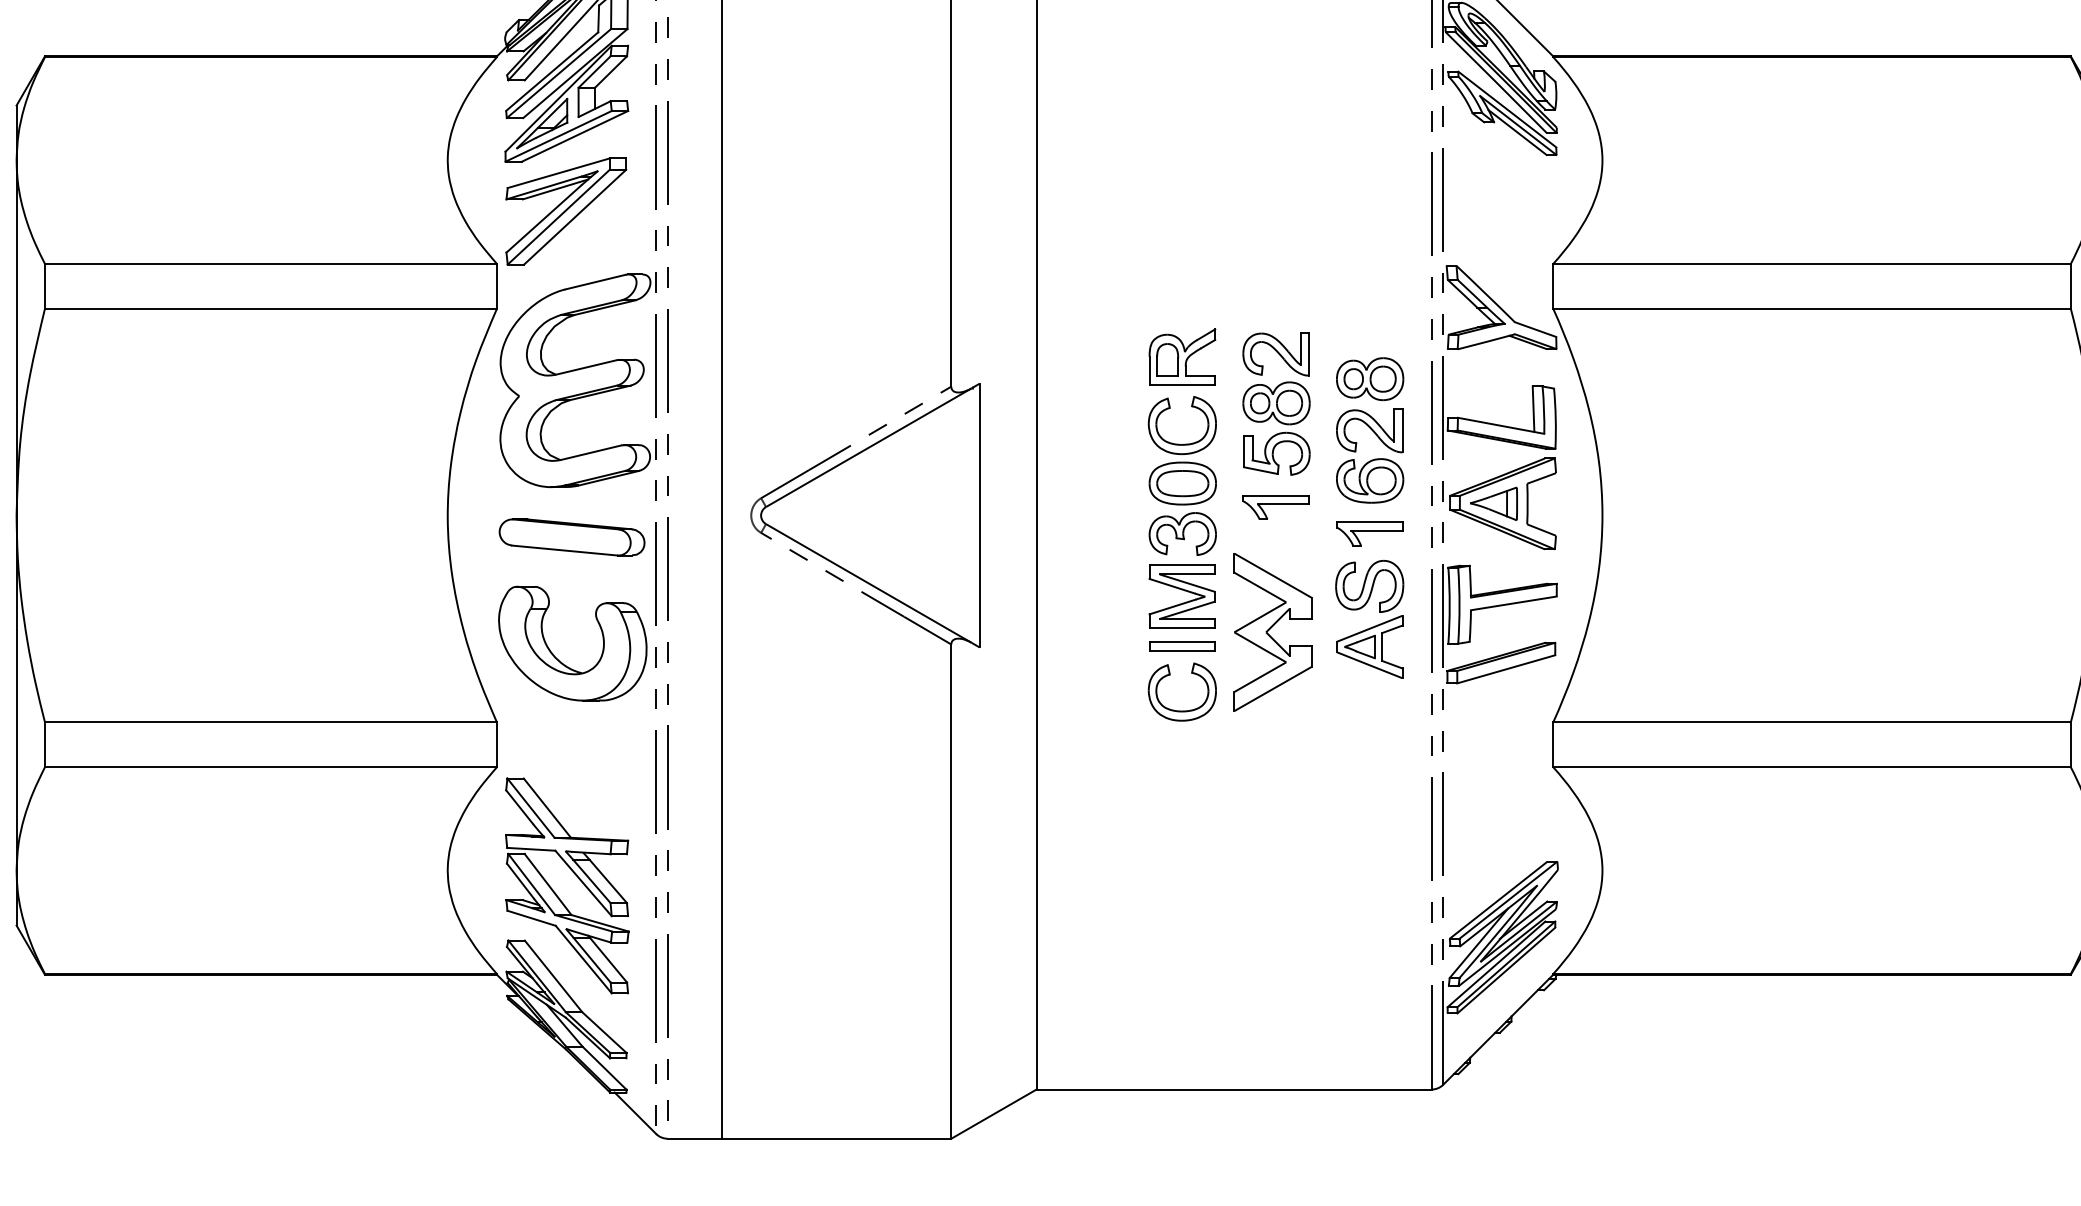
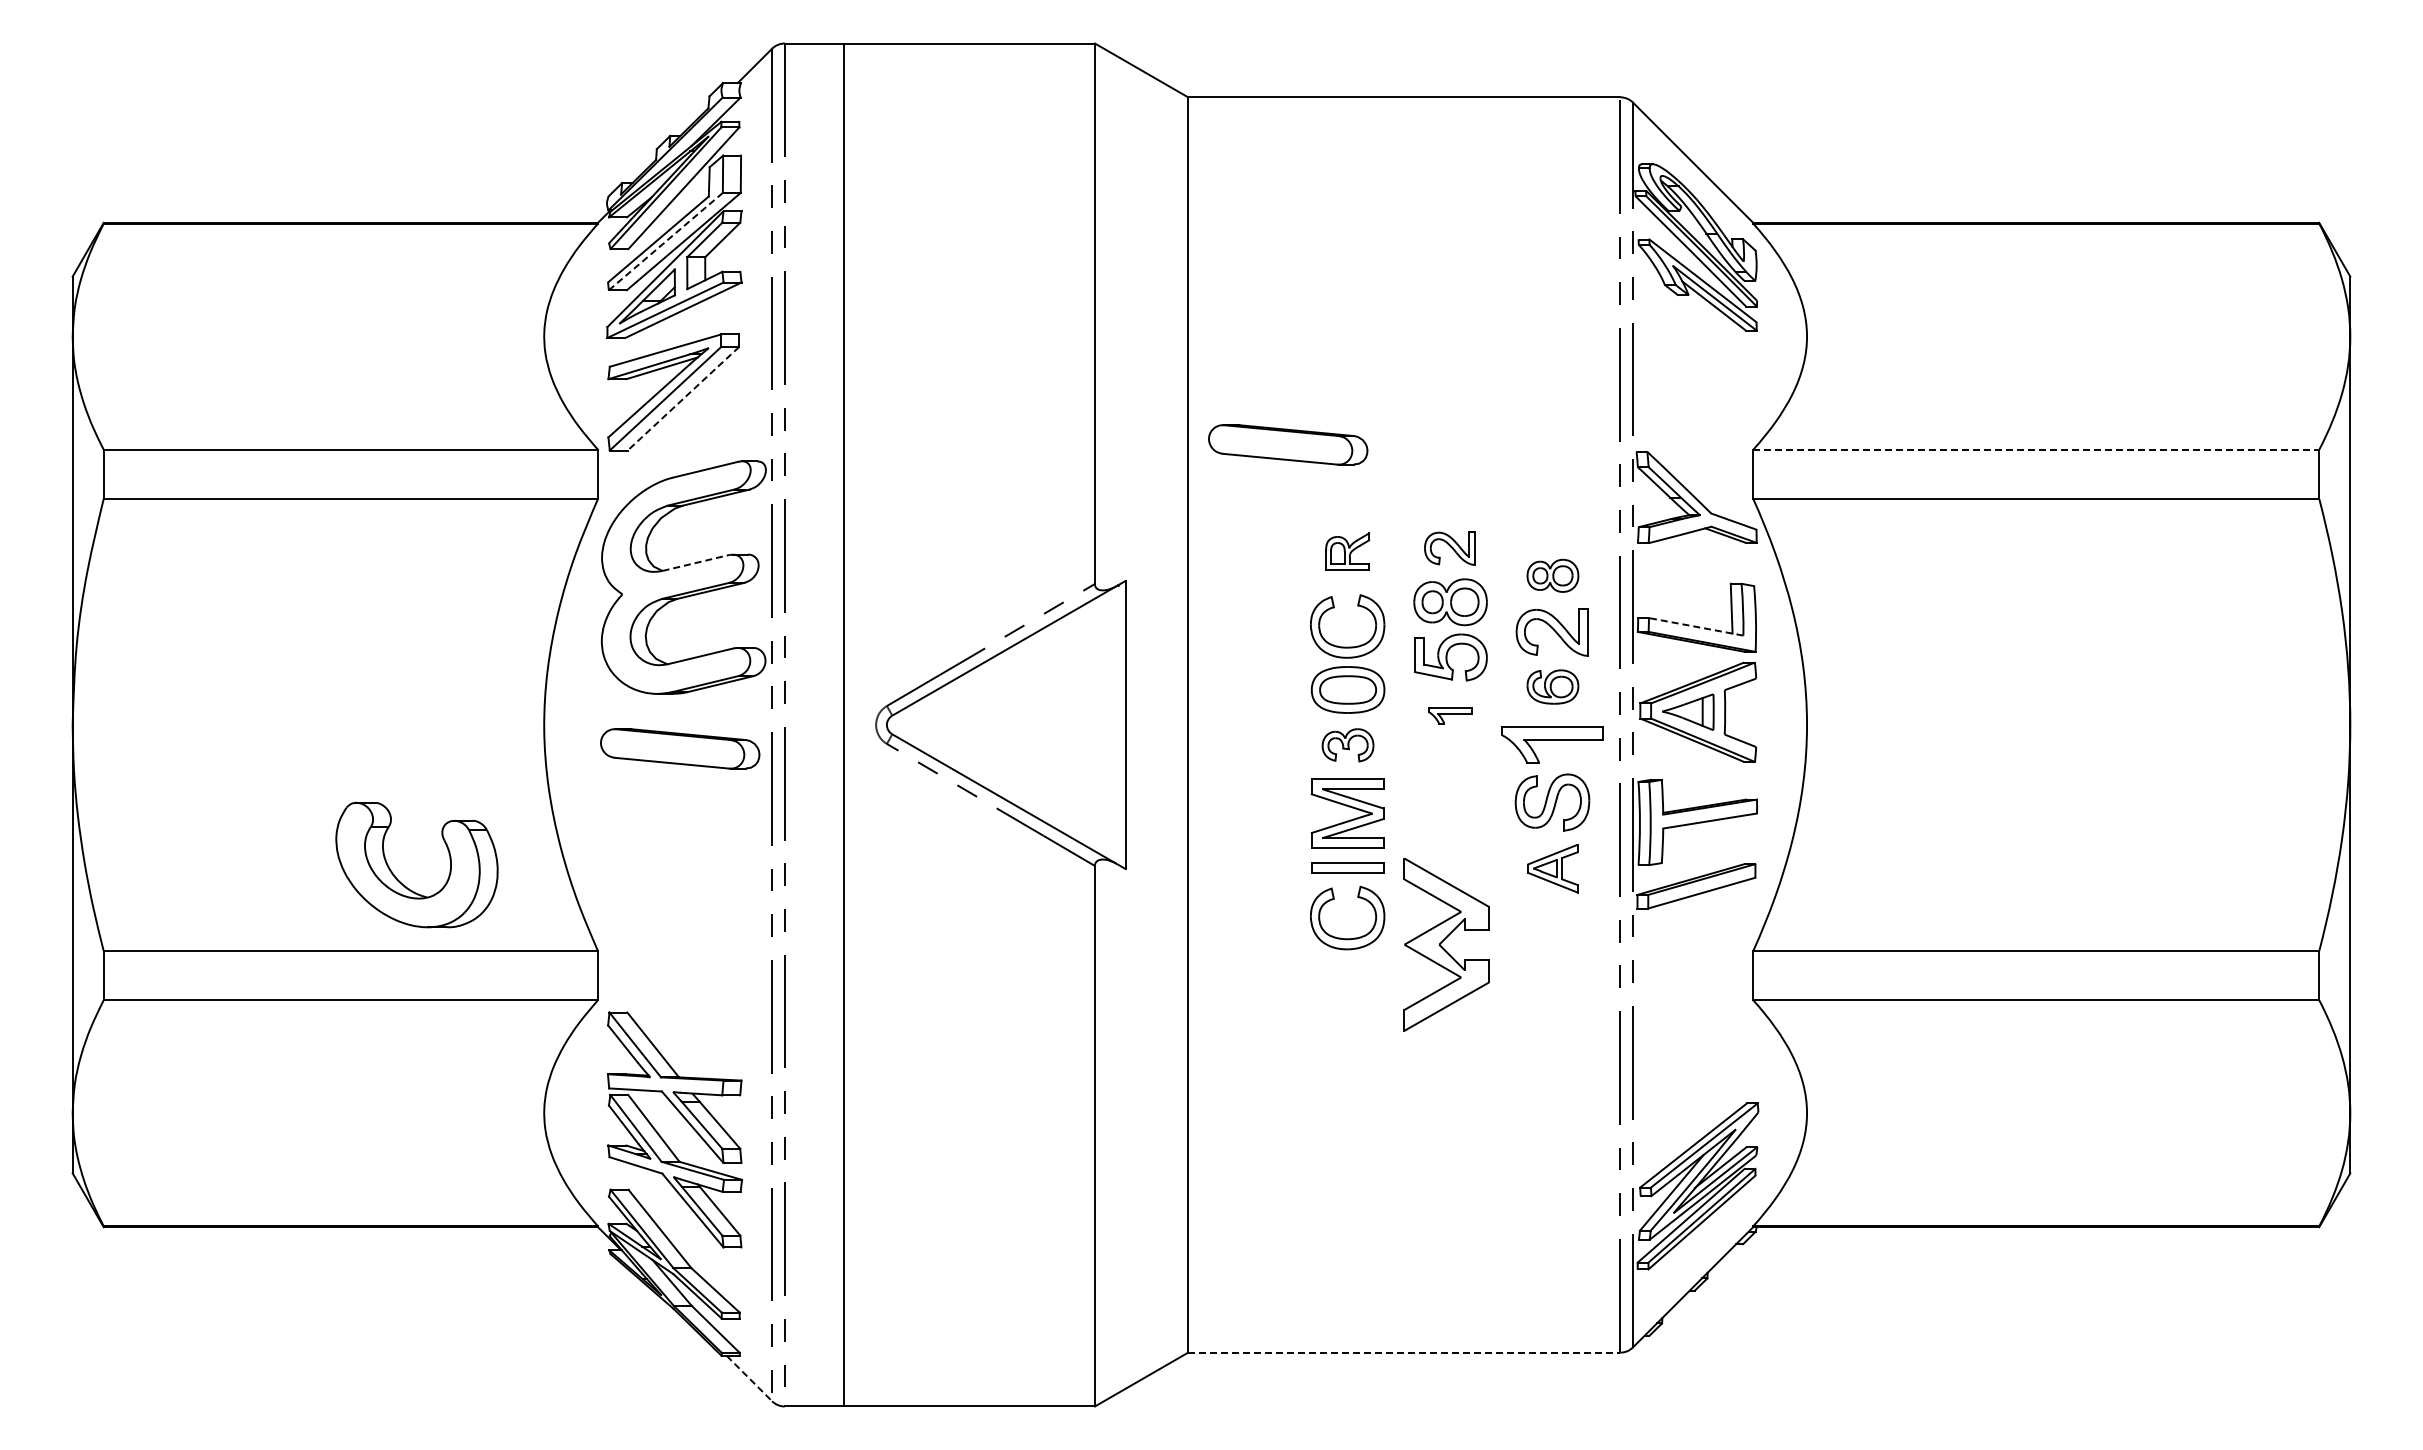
line: (558, 73) -> (665, 241), solid -> dashed
line: (575, 217) -> (683, 399), solid -> dashed
part: (1128, 259) -> (1288, 444), added
line: (1812, 263) -> (2036, 449), solid -> dashed
part: (1275, 354) -> (1449, 548), size x0.7
part: (1182, 356) -> (1347, 551), size x0.6
line: (586, 367) -> (696, 562), solid -> dashed
part: (1369, 378) -> (1552, 575), size x0.7
line: (1500, 425) -> (1695, 626), solid -> dashed
part: (1369, 480) -> (1552, 686), size x0.7
part: (1275, 506) -> (1449, 715), size x0.6
part: (1369, 533) -> (1552, 744), size x1.4
part: (1182, 534) -> (1347, 745), size x0.7
part: (1272, 632) -> (1446, 944), moved
part: (1369, 646) -> (1552, 868), size x0.7
part: (556, 657) -> (399, 880), moved
line: (1234, 1089) -> (1404, 1352), solid -> dashed
line: (635, 1113) -> (749, 1378), solid -> dashed

